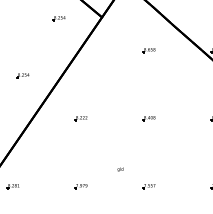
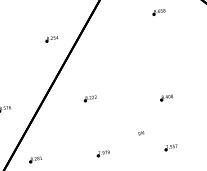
part: (22, 75) -> (51, 38), moved
part: (80, 118) -> (89, 98), moved
part: (148, 118) -> (166, 97), moved

